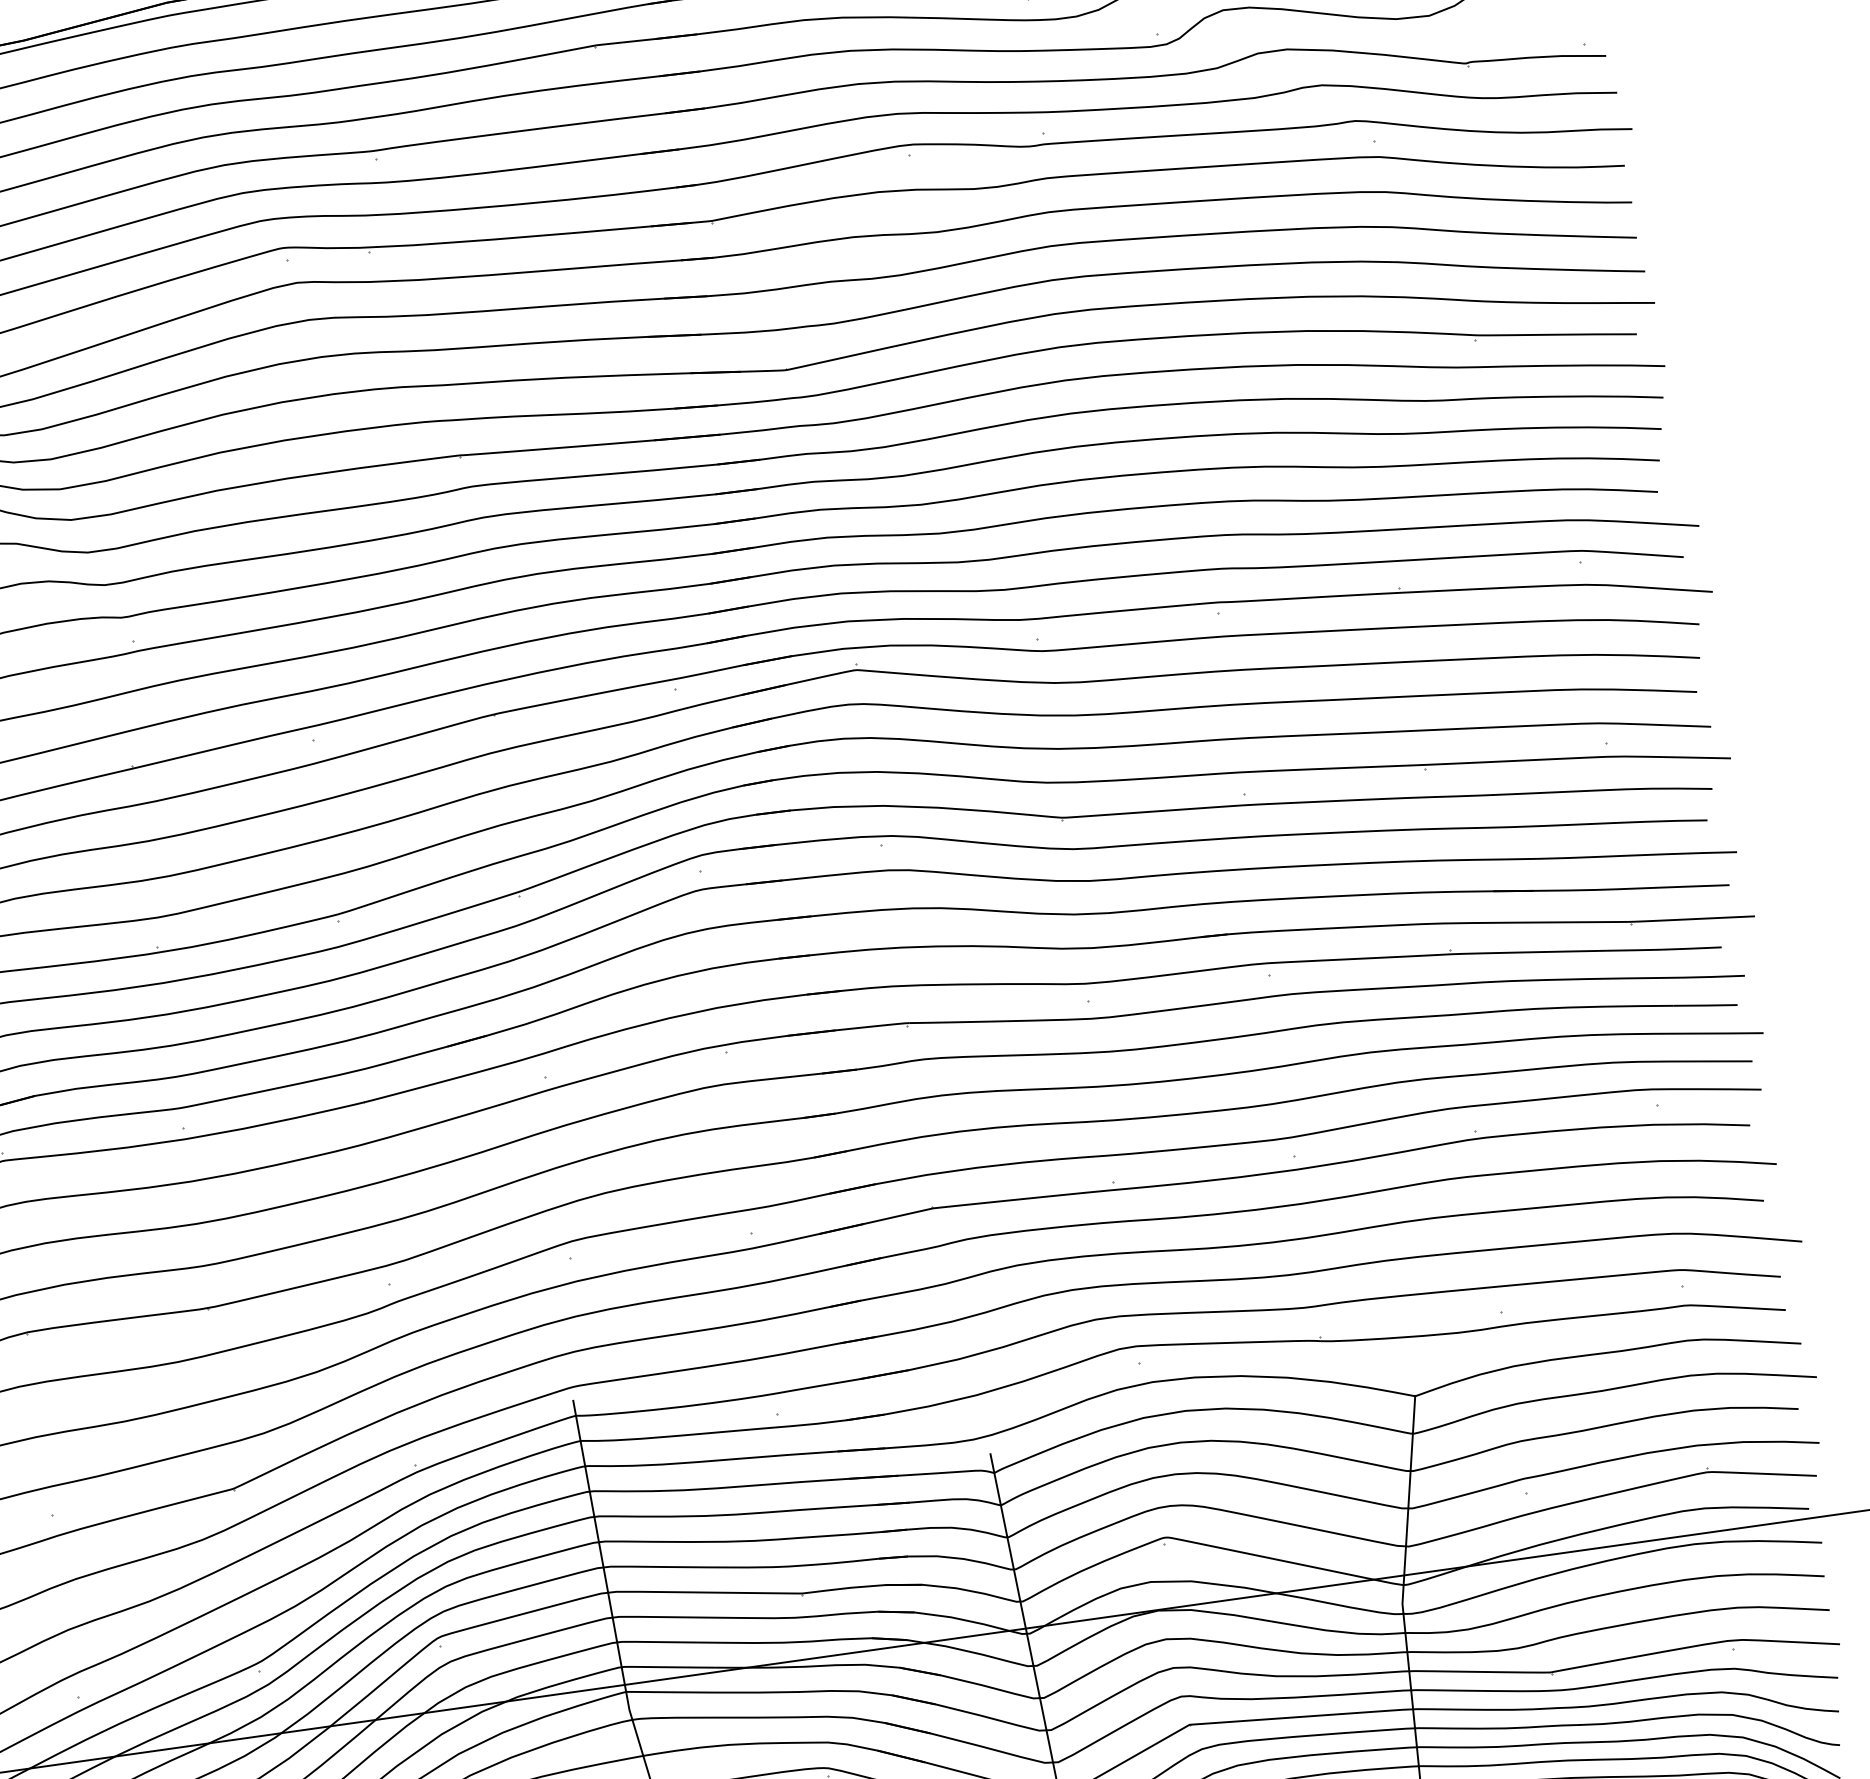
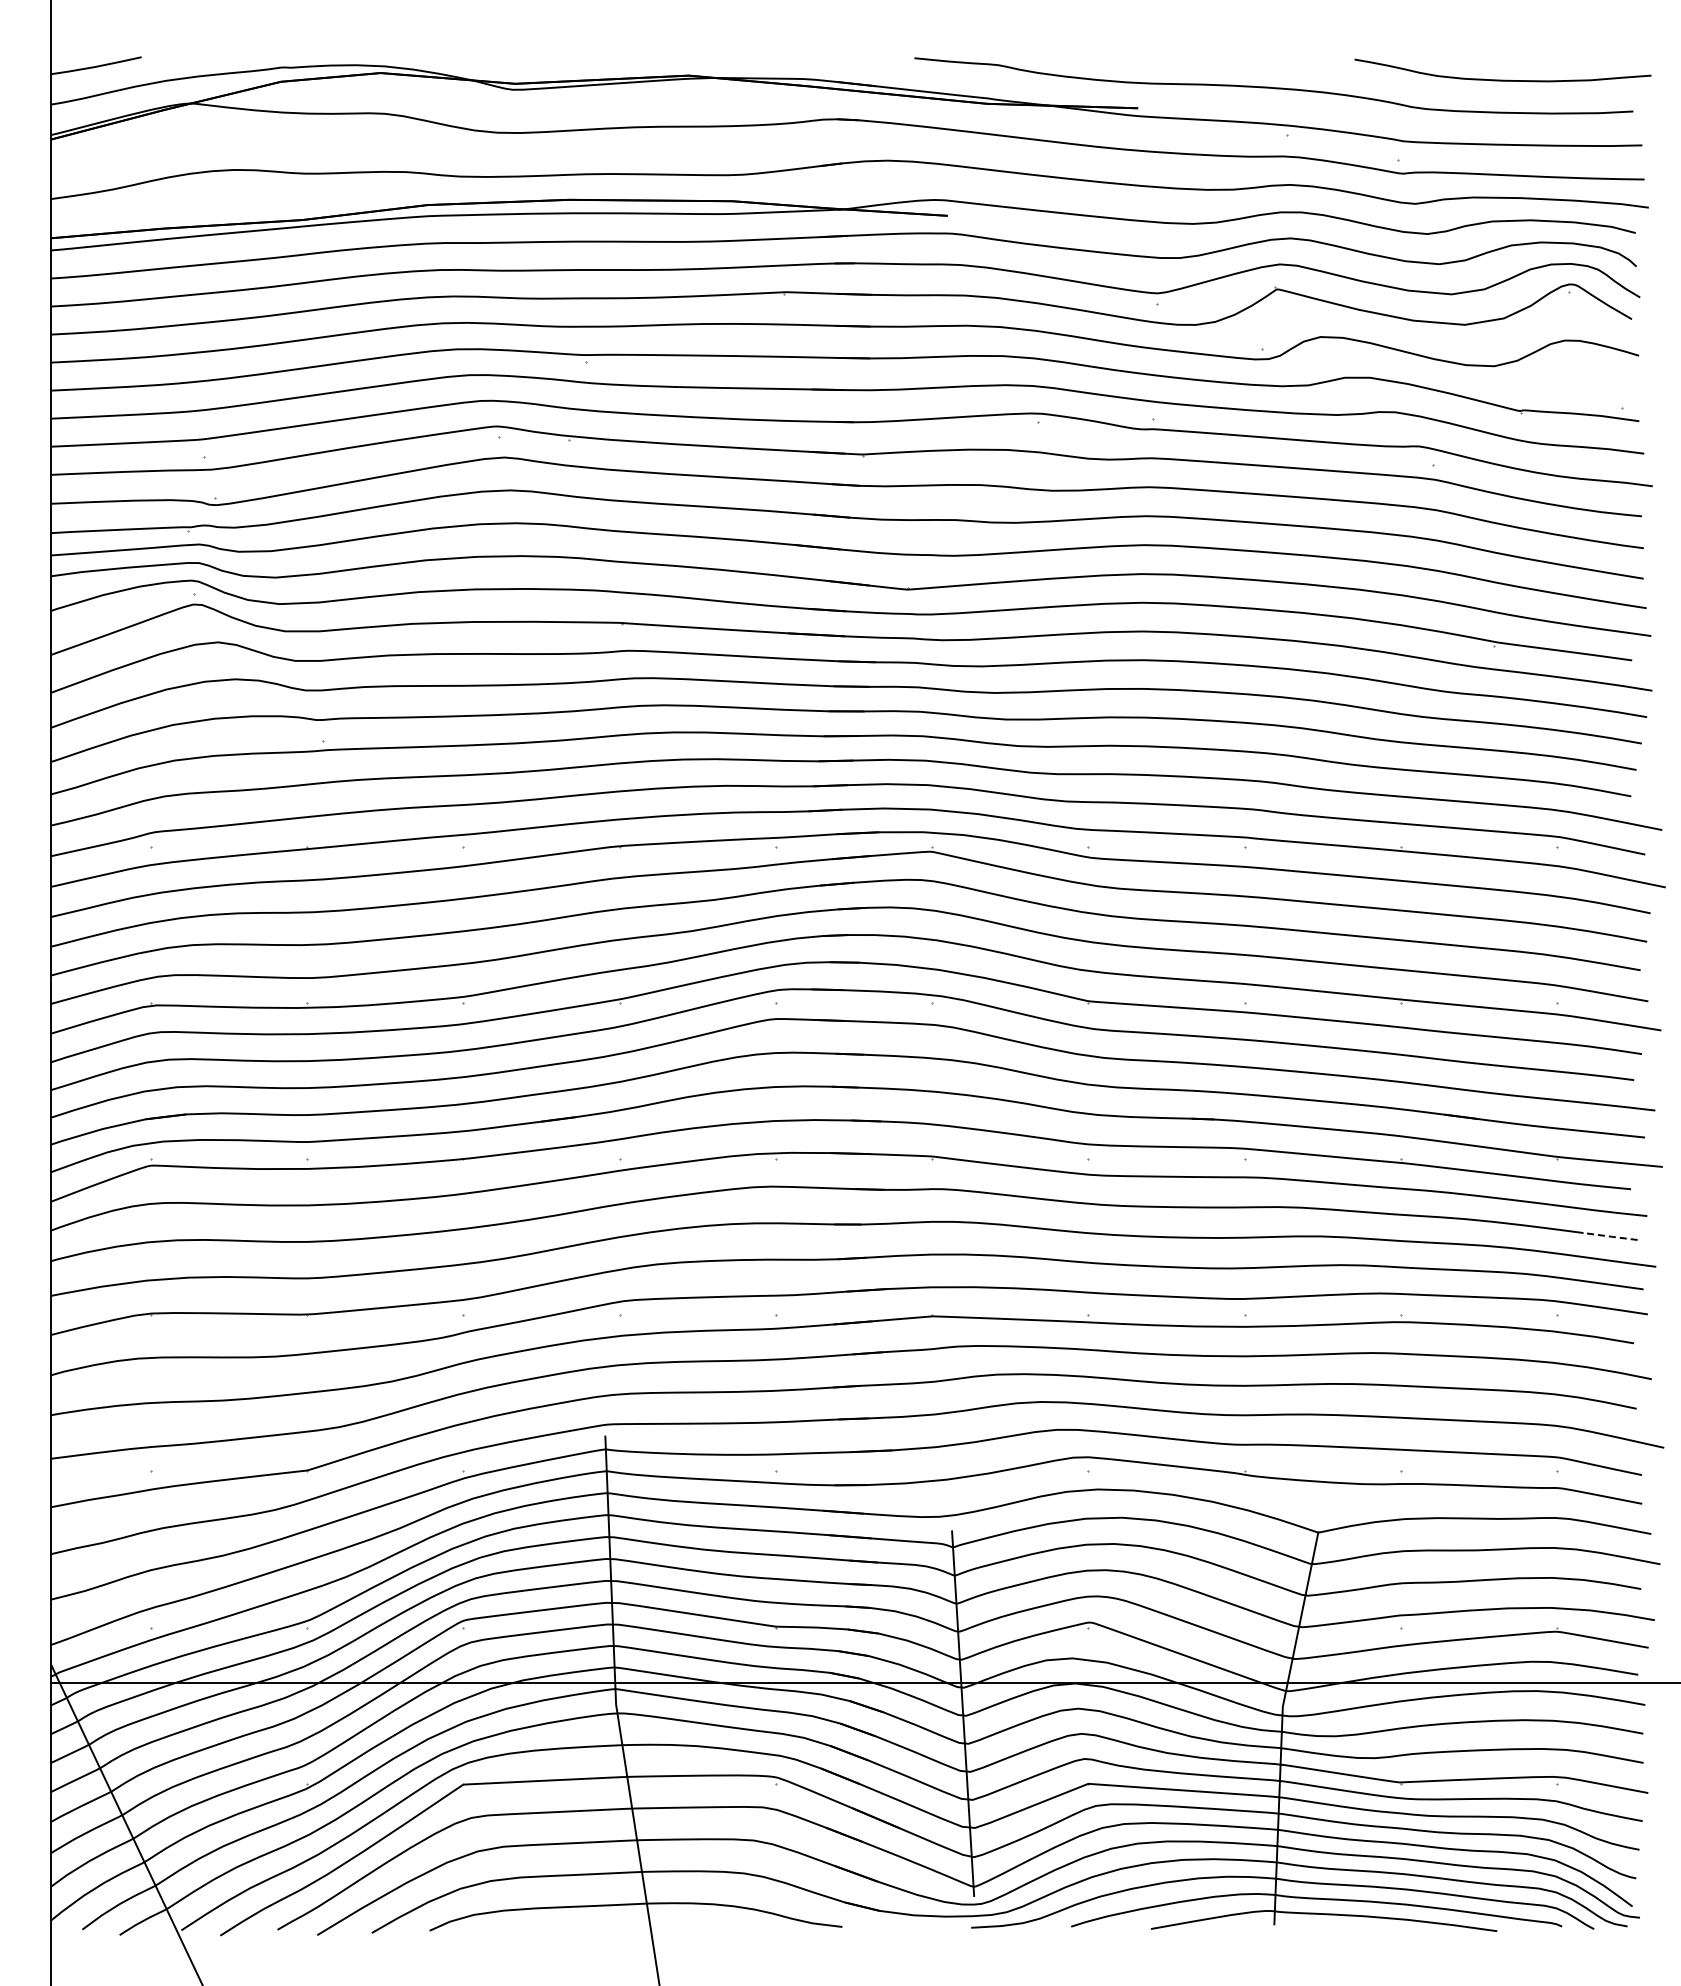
line: (1706, 1005) -> (1611, 1236), solid -> dashed

